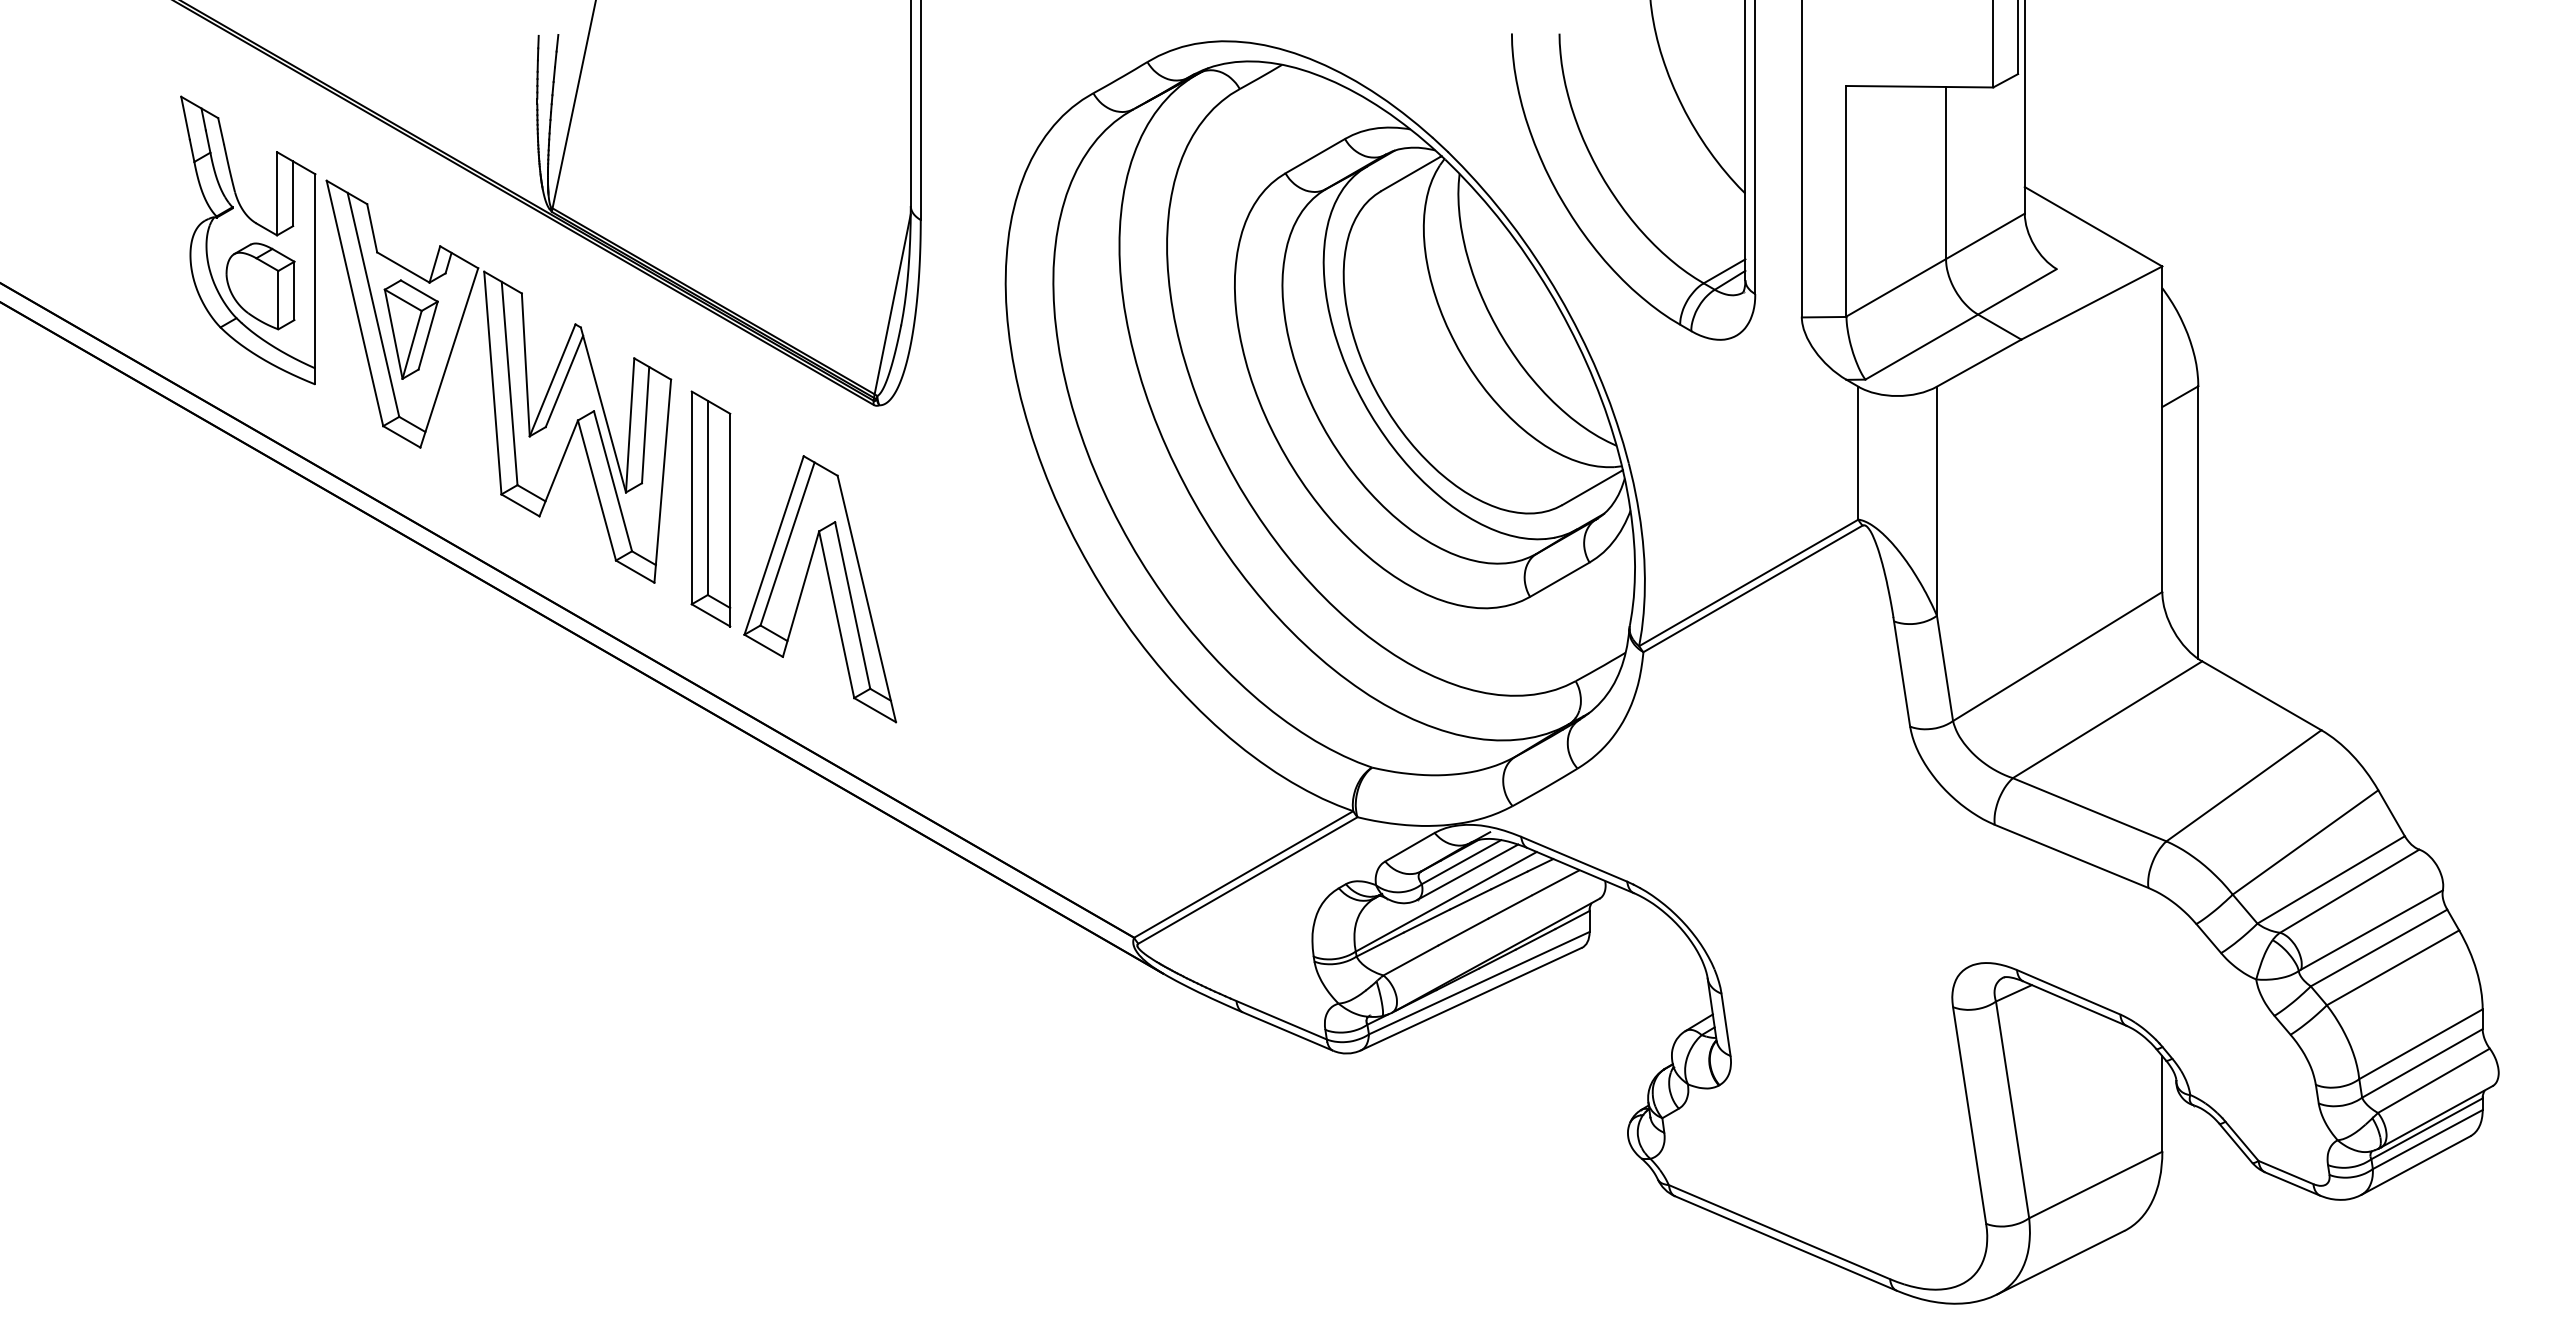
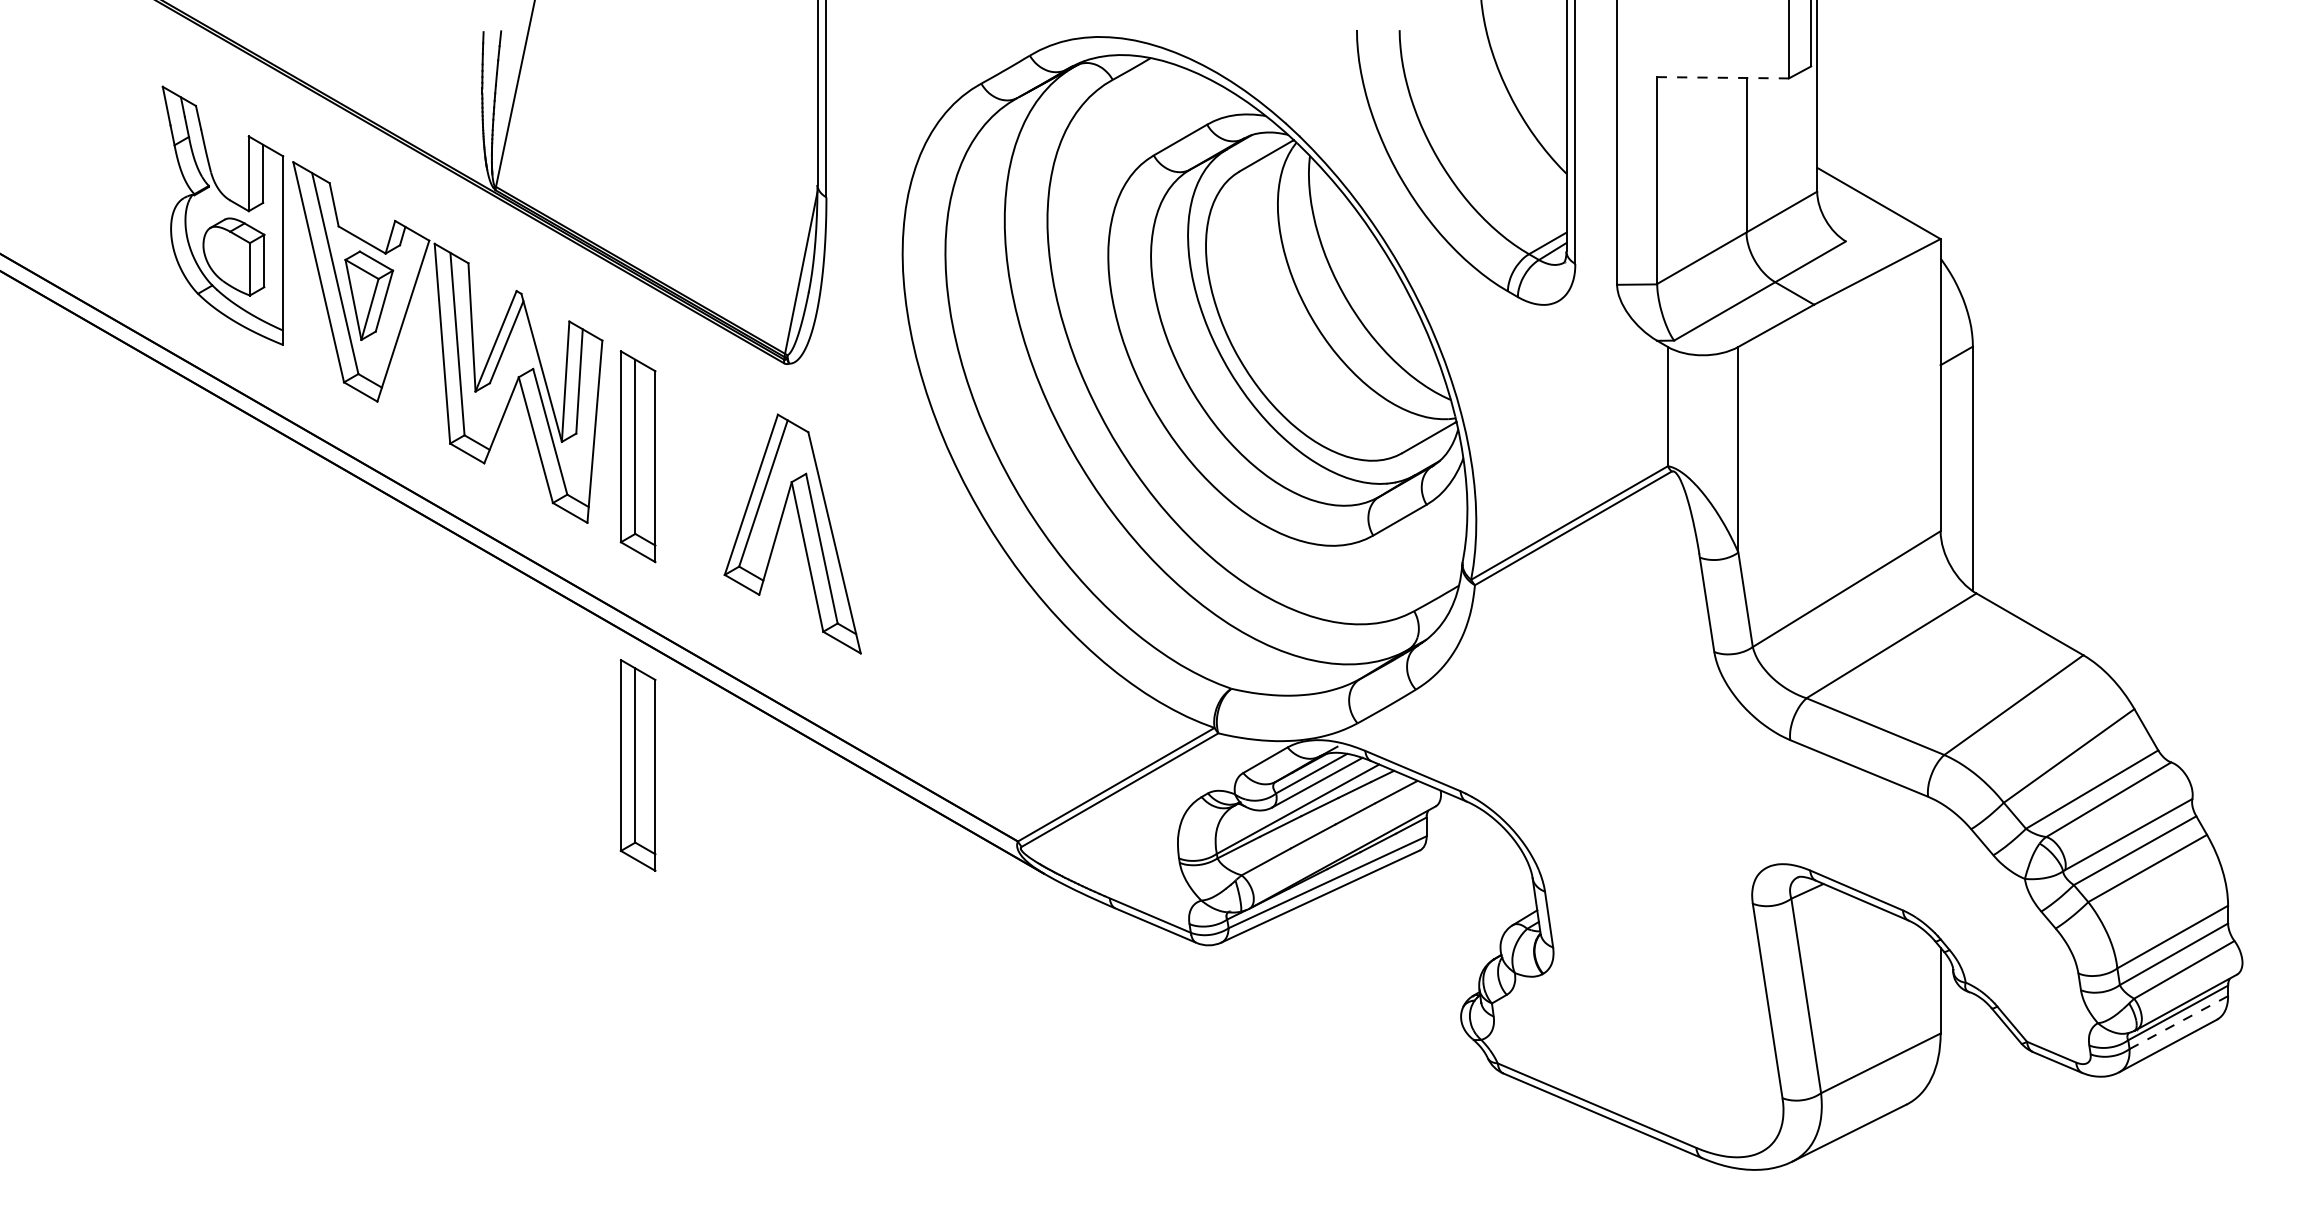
line: (1919, 86) -> (1722, 77), solid -> dashed
part: (829, 586) -> (801, 531), moved
part: (710, 852) -> (637, 764), added
line: (2428, 1139) -> (2179, 1022), solid -> dashed

